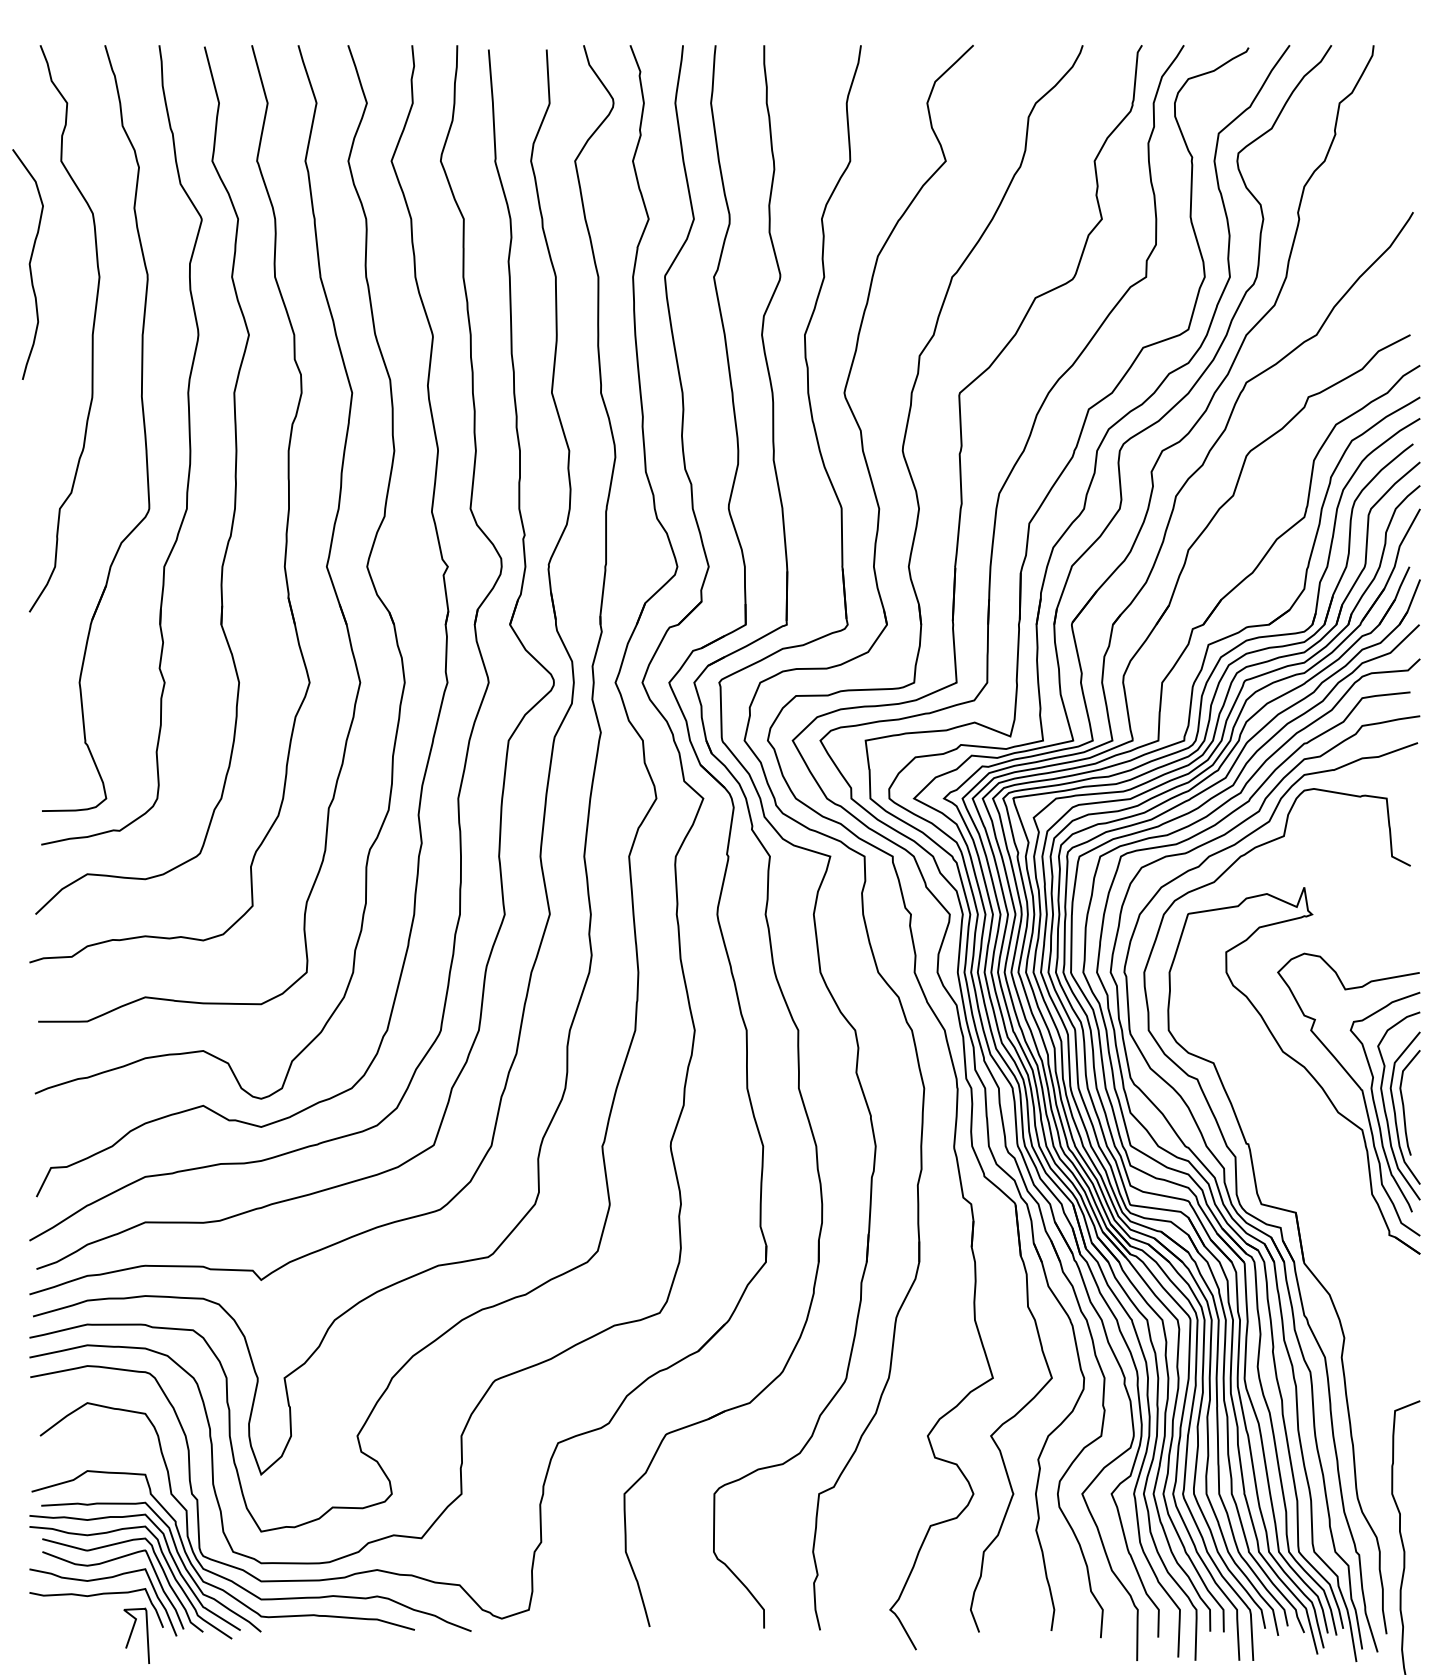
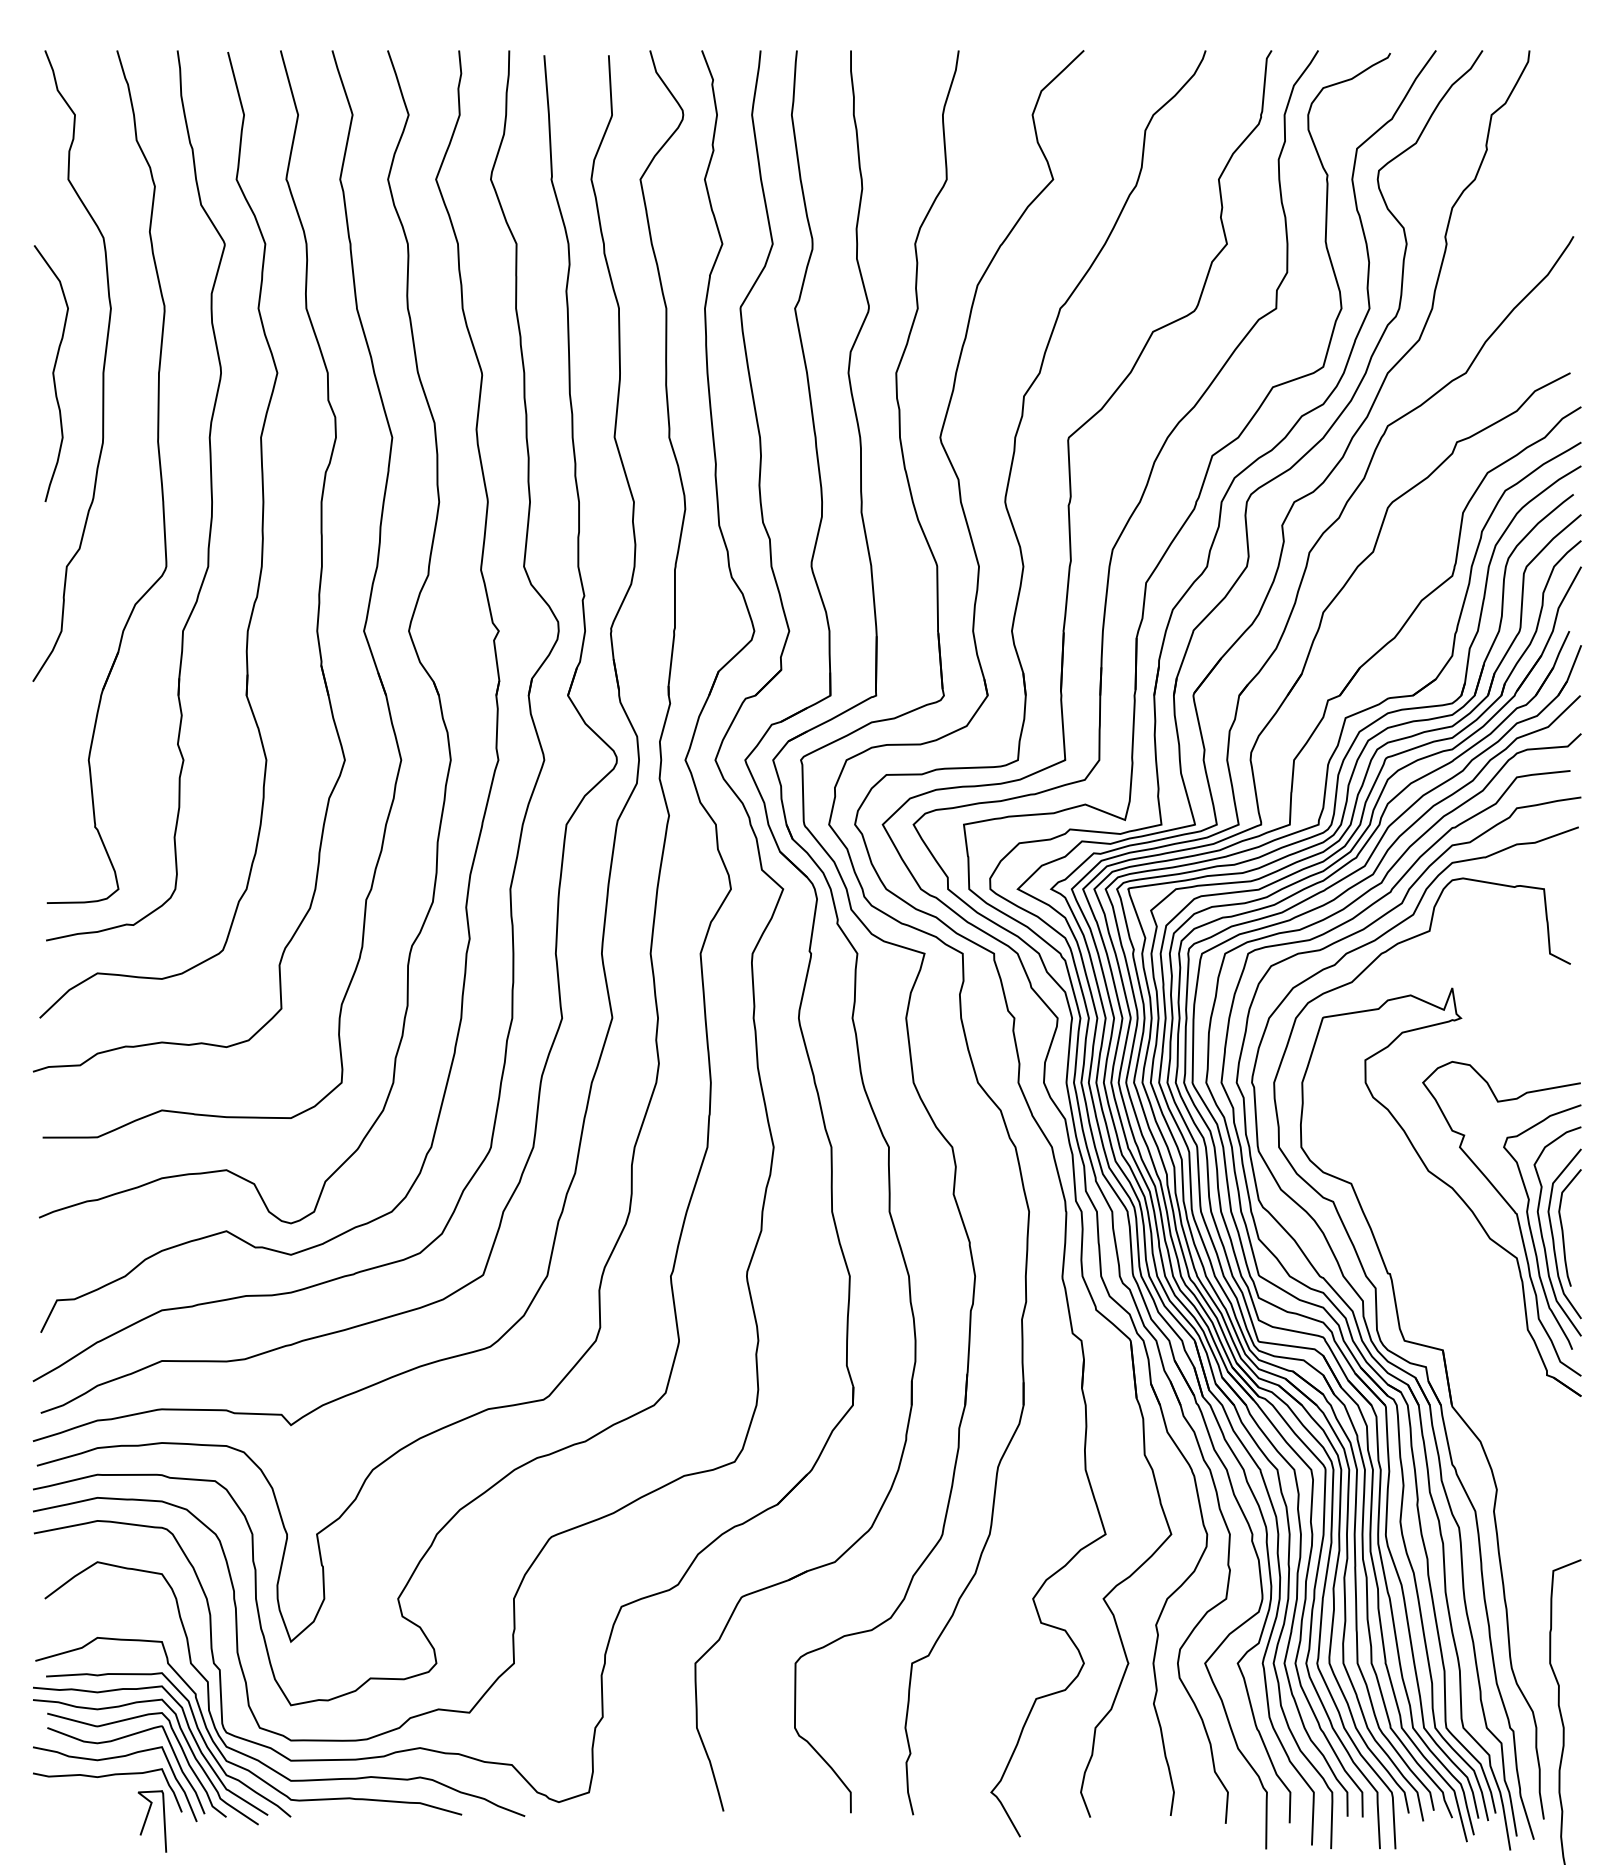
curve: (29, 264) -> (52, 373), moved

